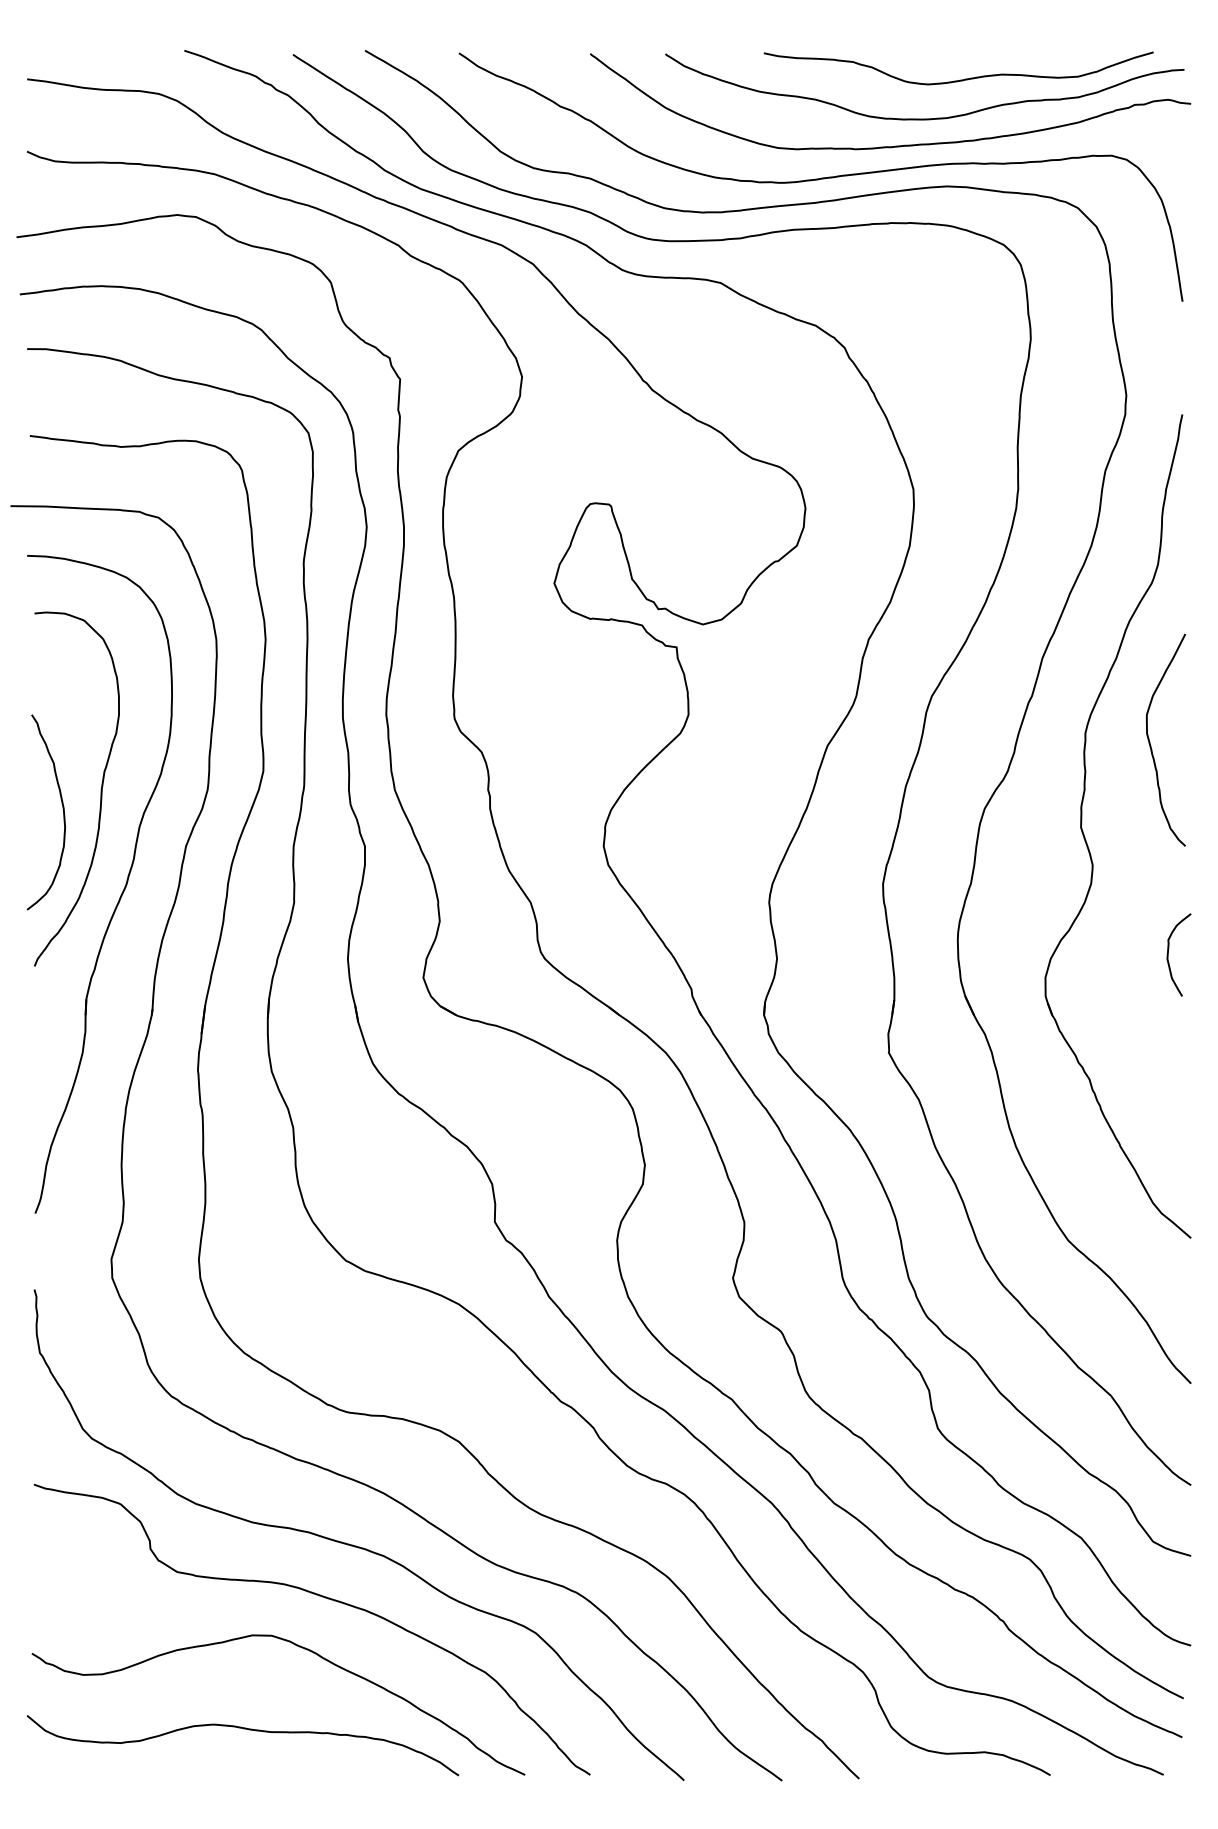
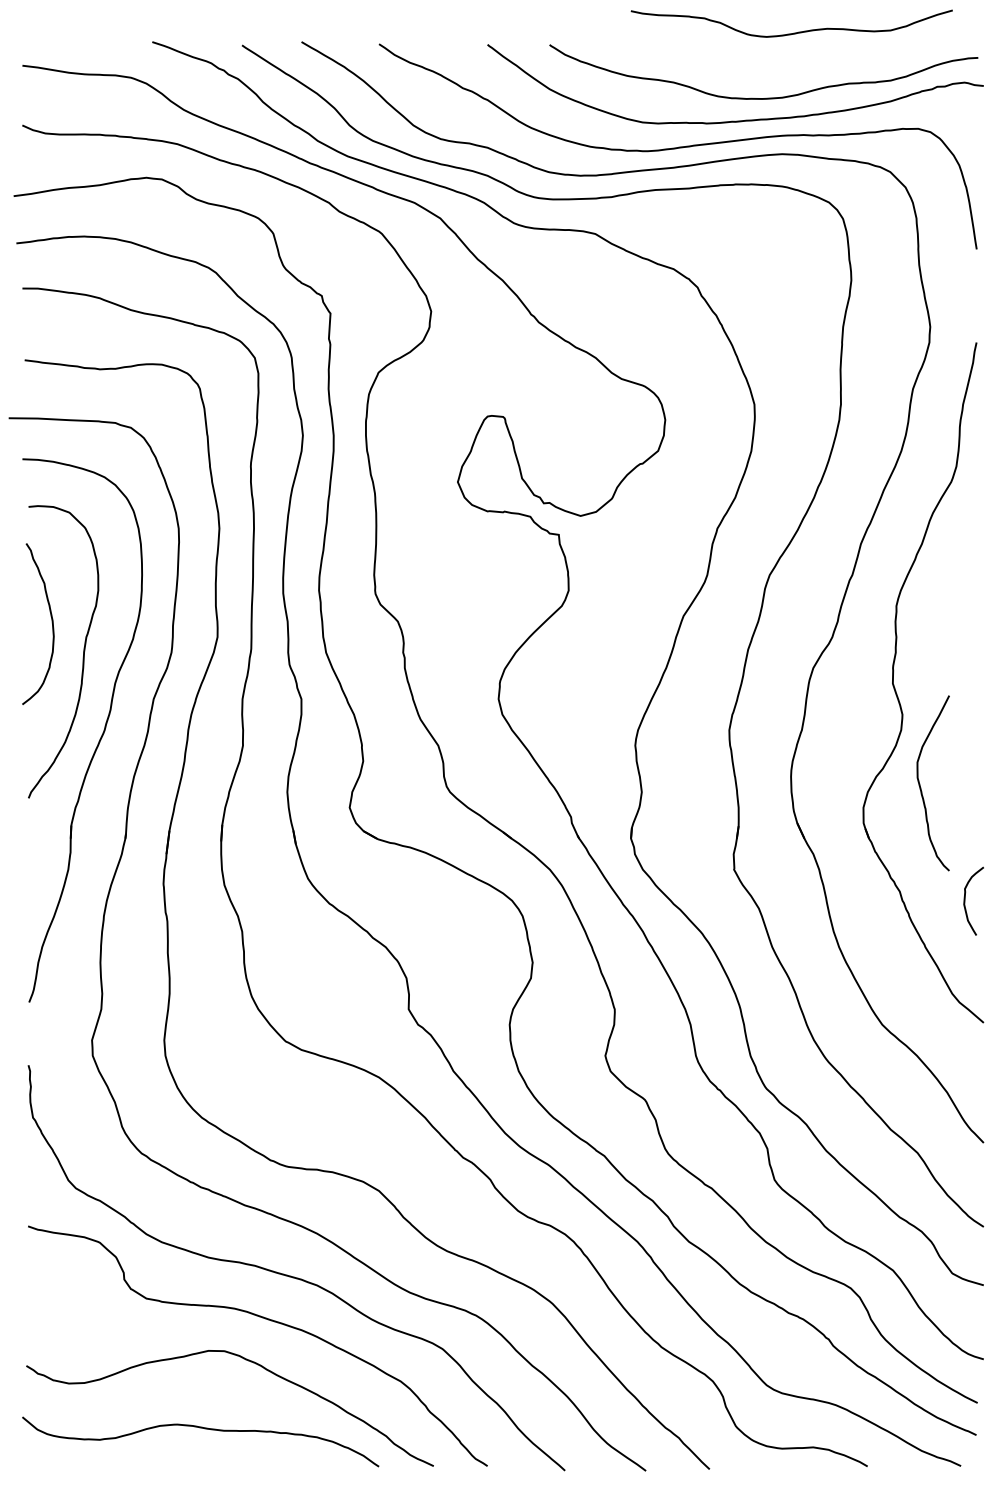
curve: (960, 79) -> (793, 32), moved
curve: (1150, 741) -> (920, 784), moved
curve: (62, 809) -> (51, 621), moved
curve: (1168, 954) -> (965, 900), moved

